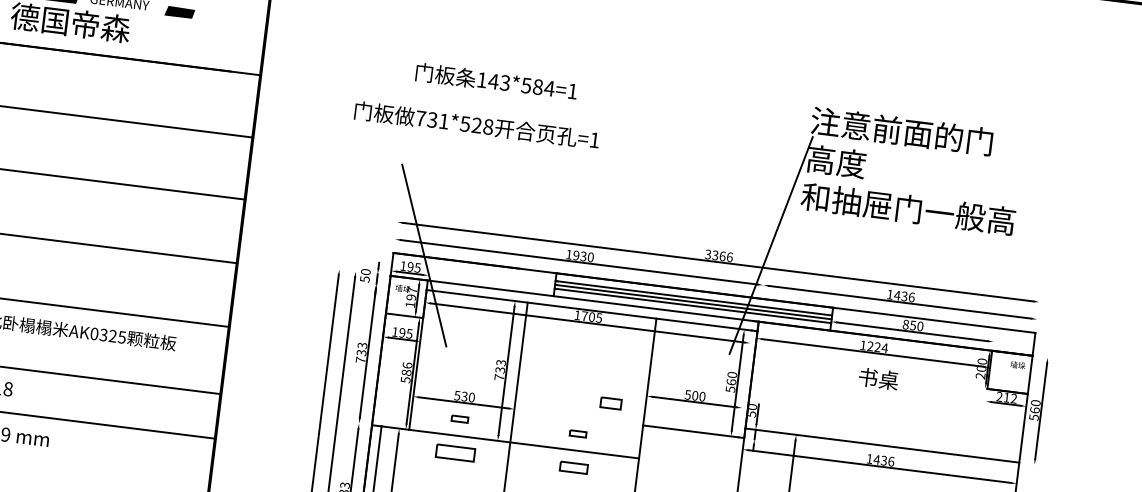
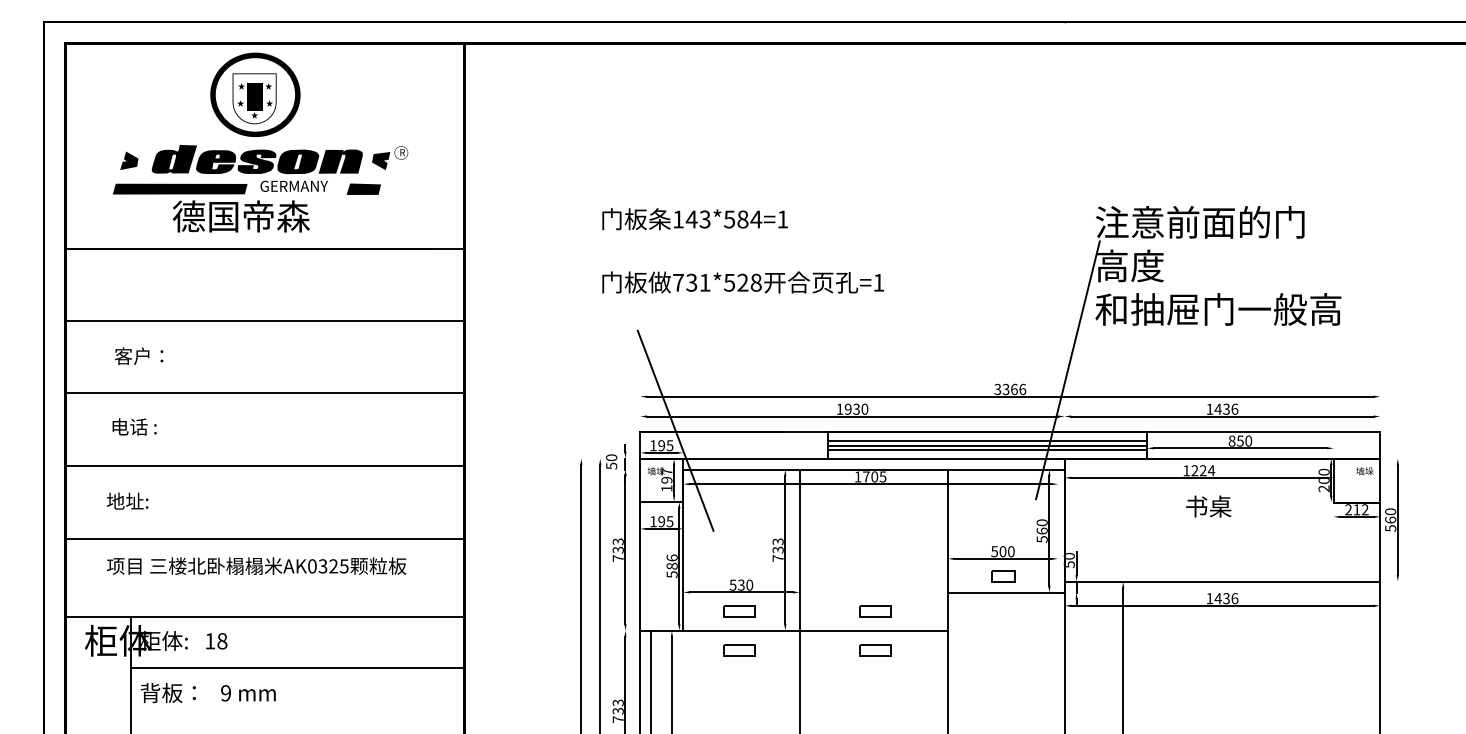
text: (496, 81) -> (694, 219), moved
text: (476, 125) -> (742, 282), moved
part: (610, 403) -> (1003, 576), moved
part: (460, 419) -> (739, 611), size x1.67
part: (578, 433) -> (875, 611), size x1.67
part: (455, 453) -> (739, 650), size x0.71

